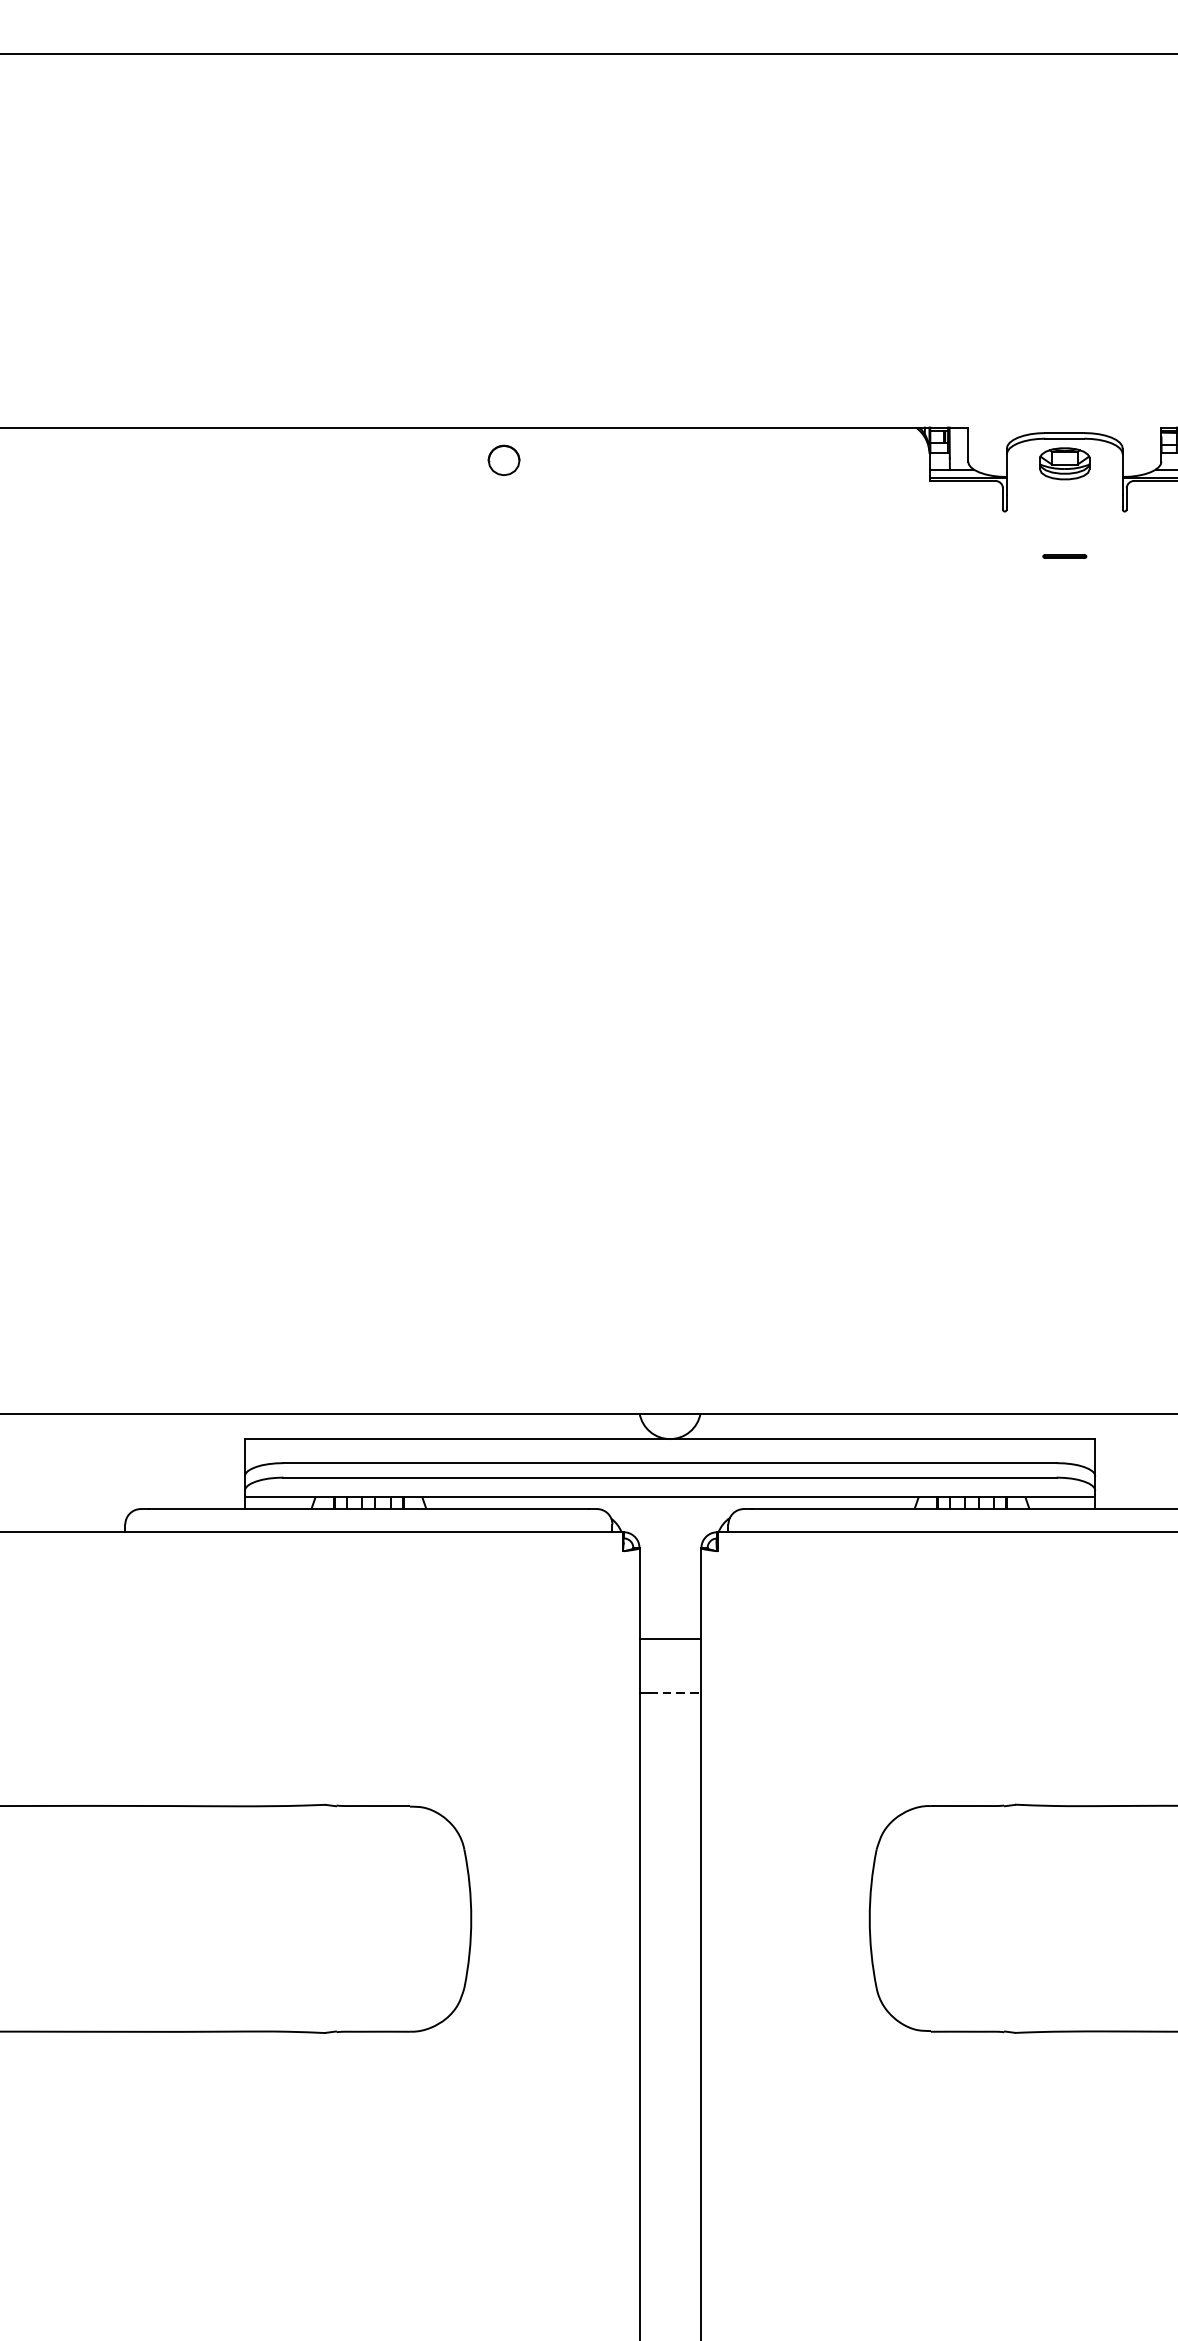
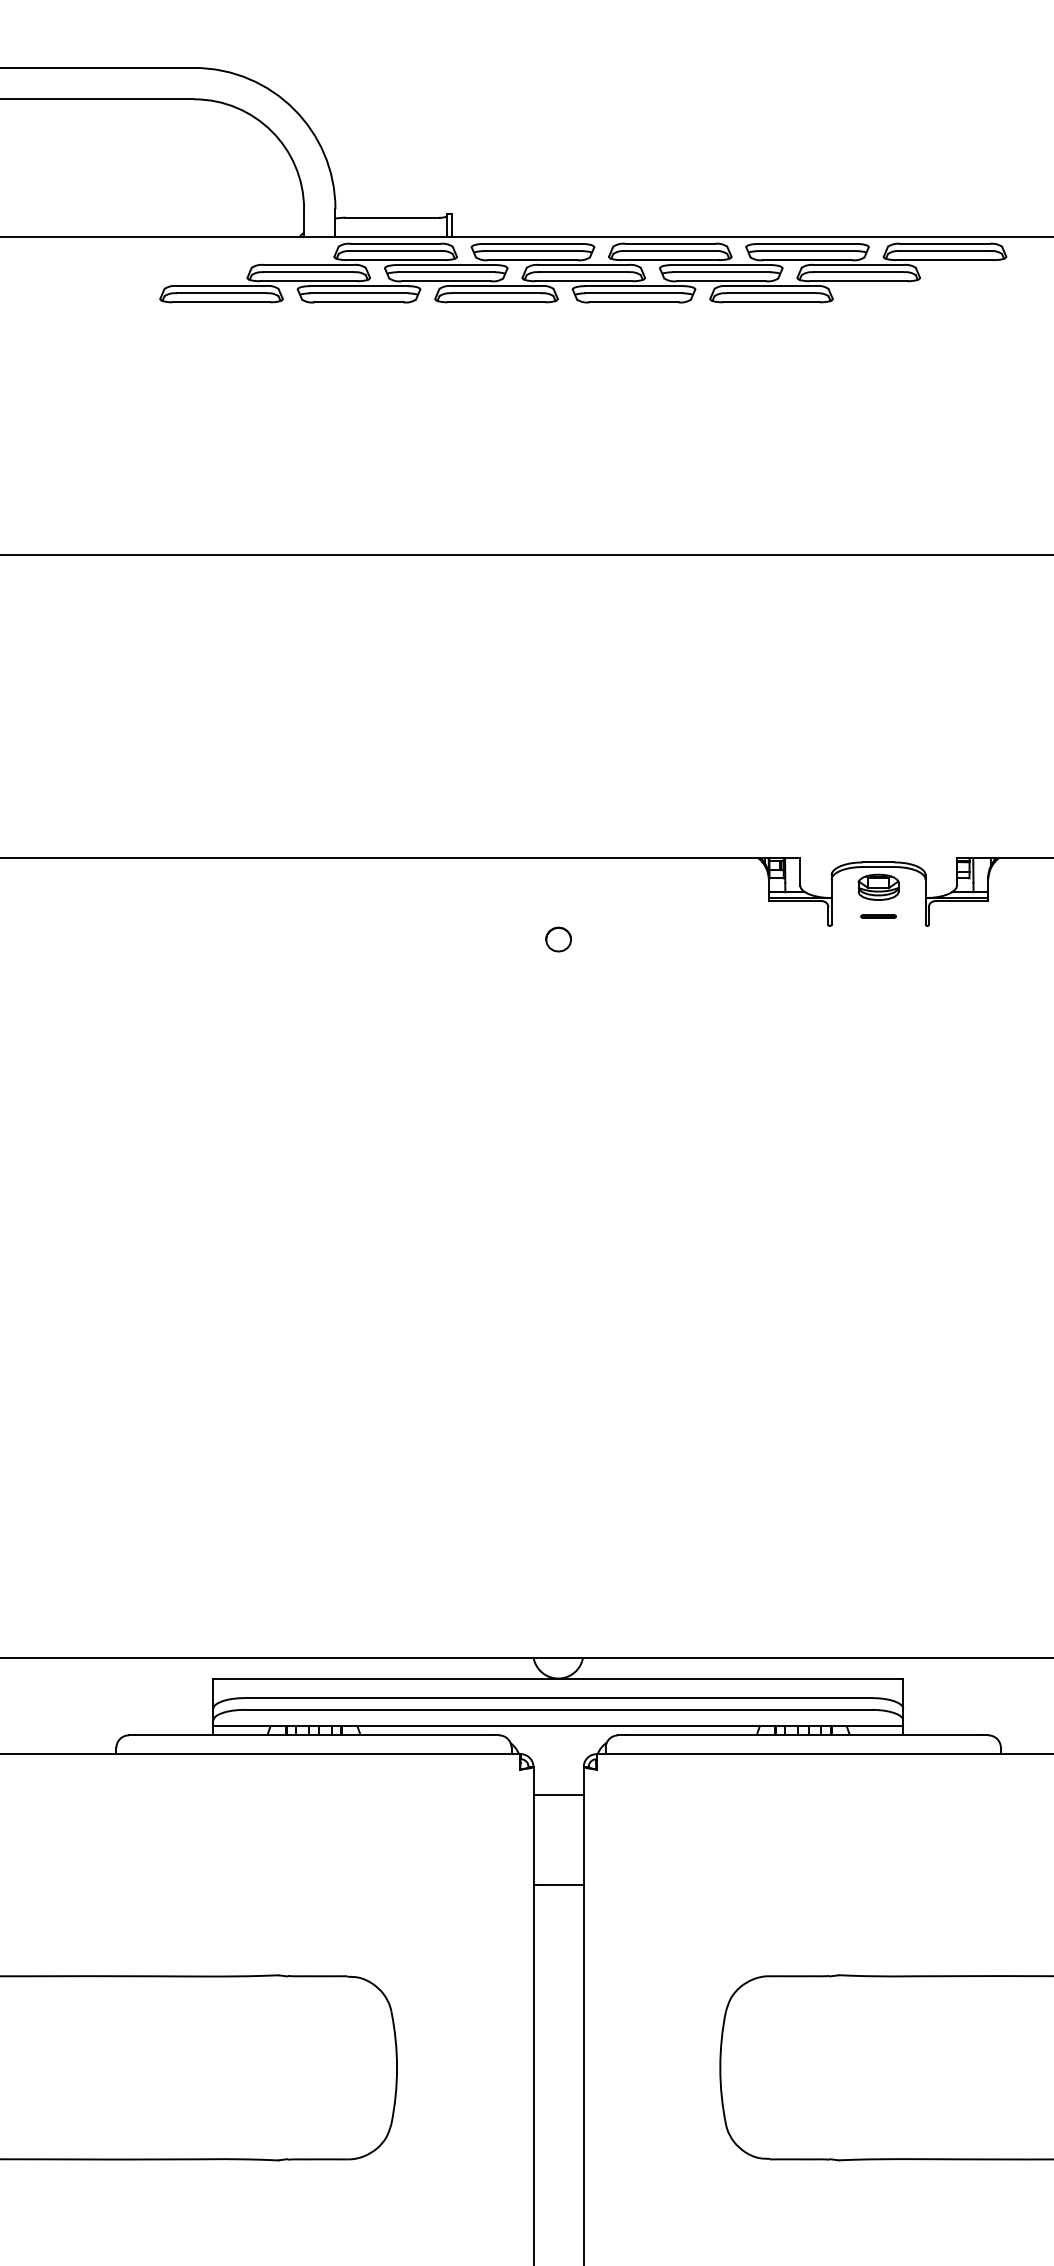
part: (503, 460) -> (558, 939), moved
line: (1064, 556) -> (878, 916), moved
line: (670, 1638) -> (558, 1794), moved
line: (676, 1692) -> (563, 1884), dashed -> solid

